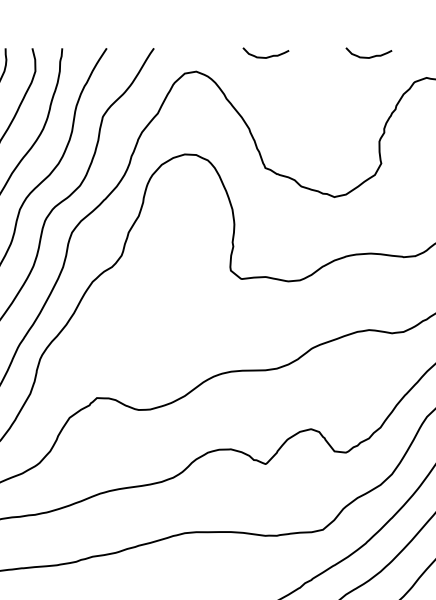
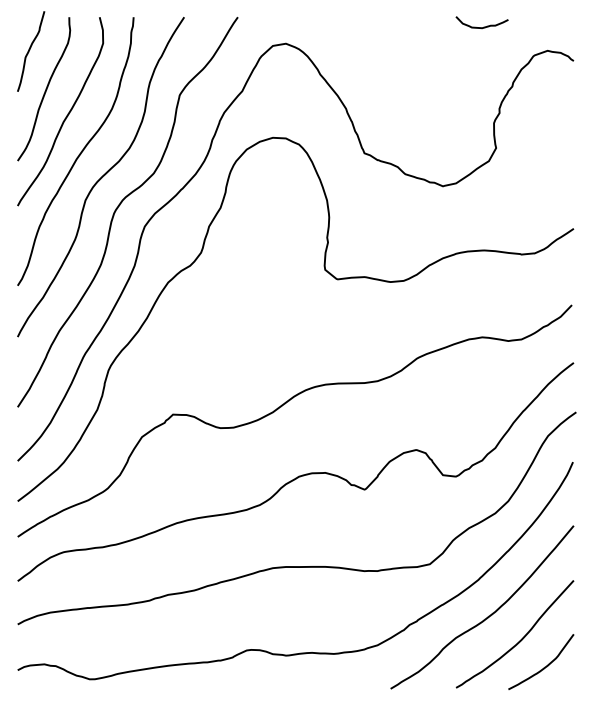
curve: (267, 56) -> (366, 26), removed

